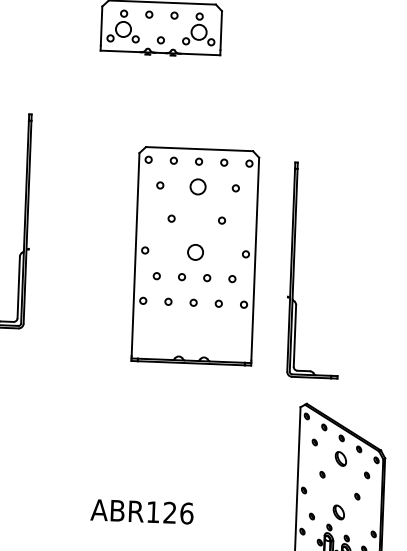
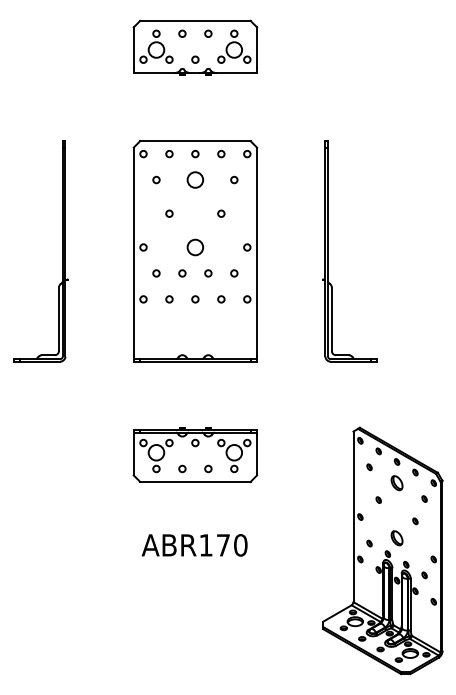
part: (195, 256) -> (195, 251), moved
part: (294, 269) -> (328, 251), moved
part: (146, 423) -> (195, 454), added
text: (177, 513) -> (231, 545), ABR126 -> ABR170

